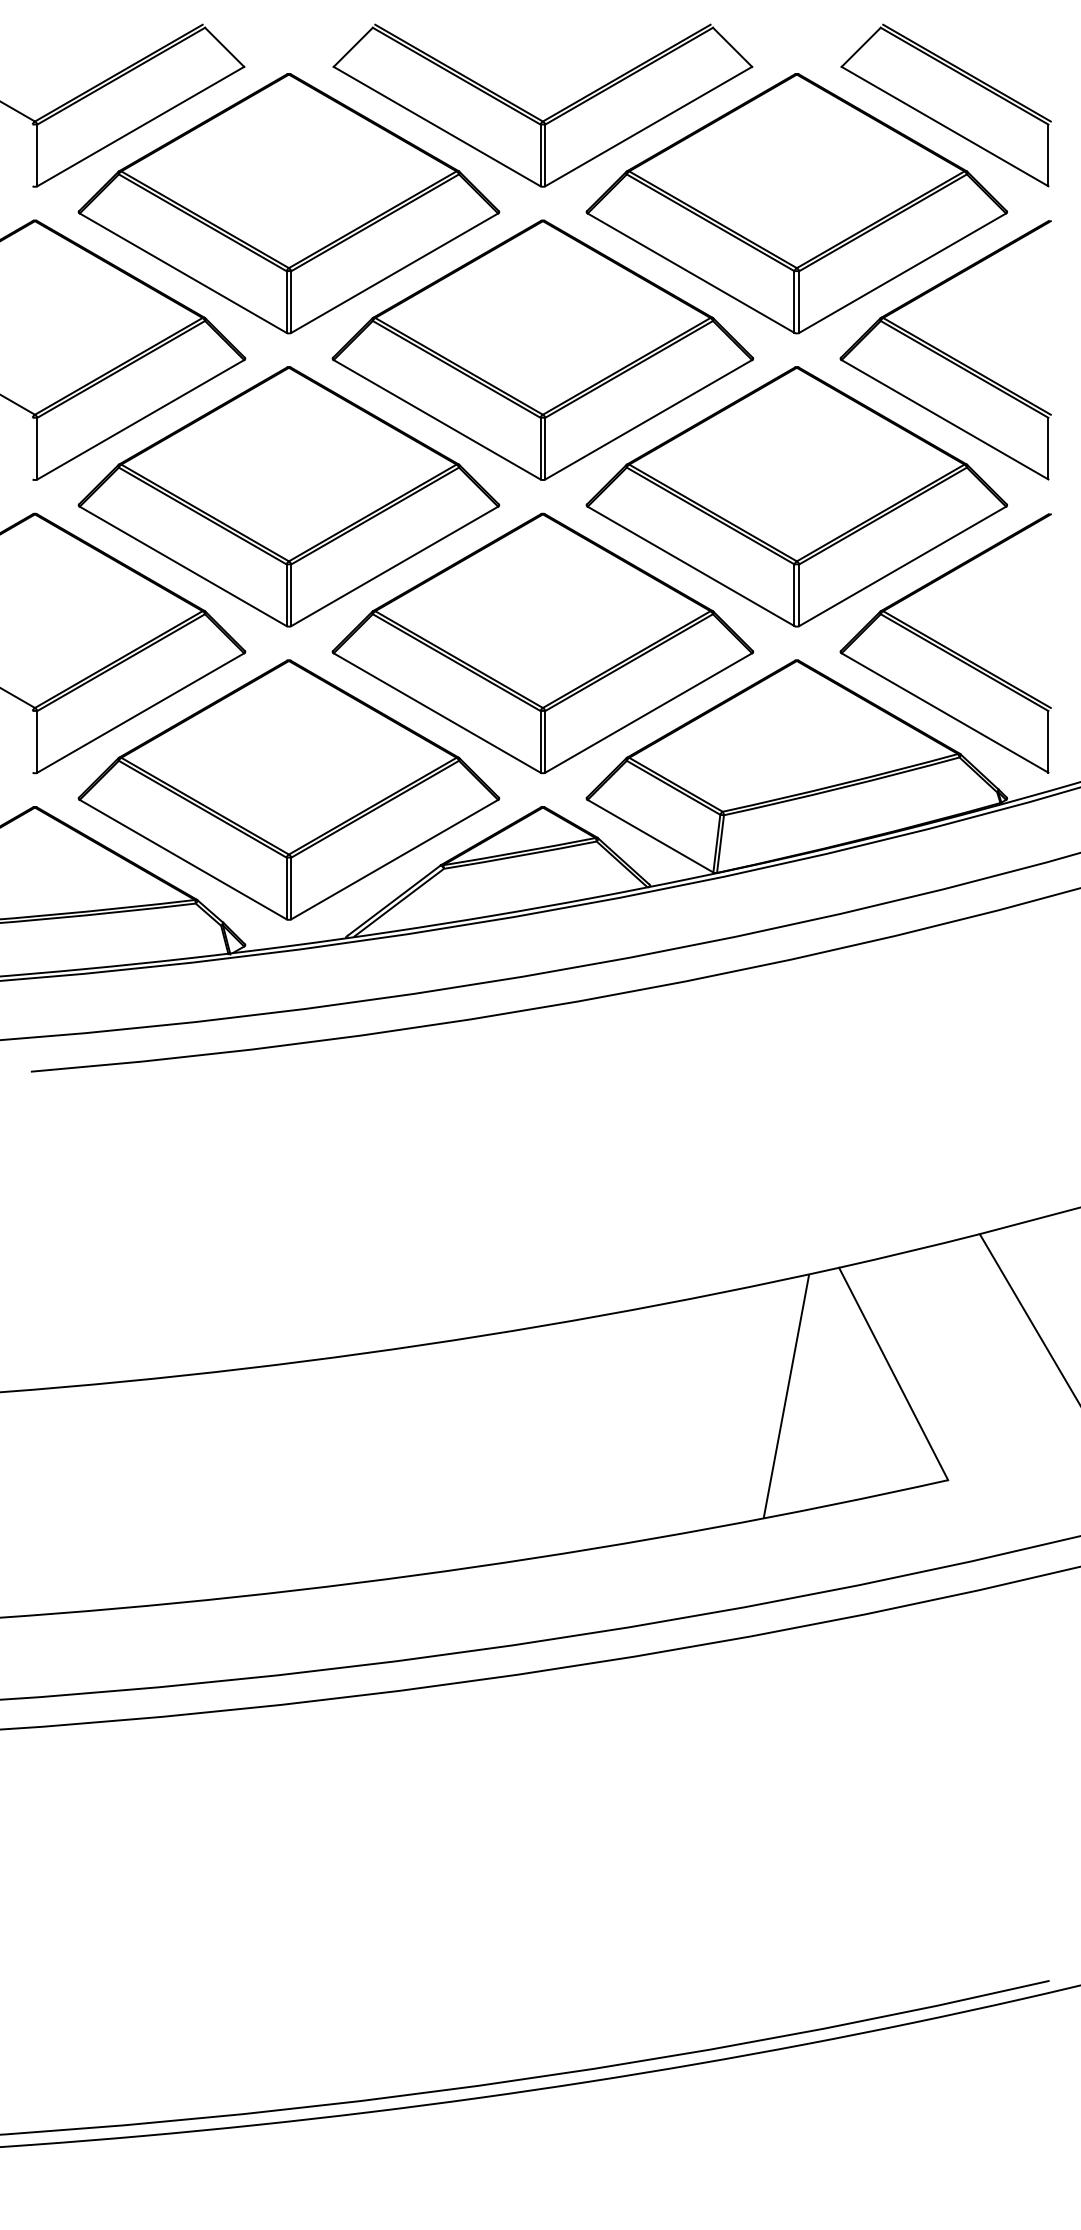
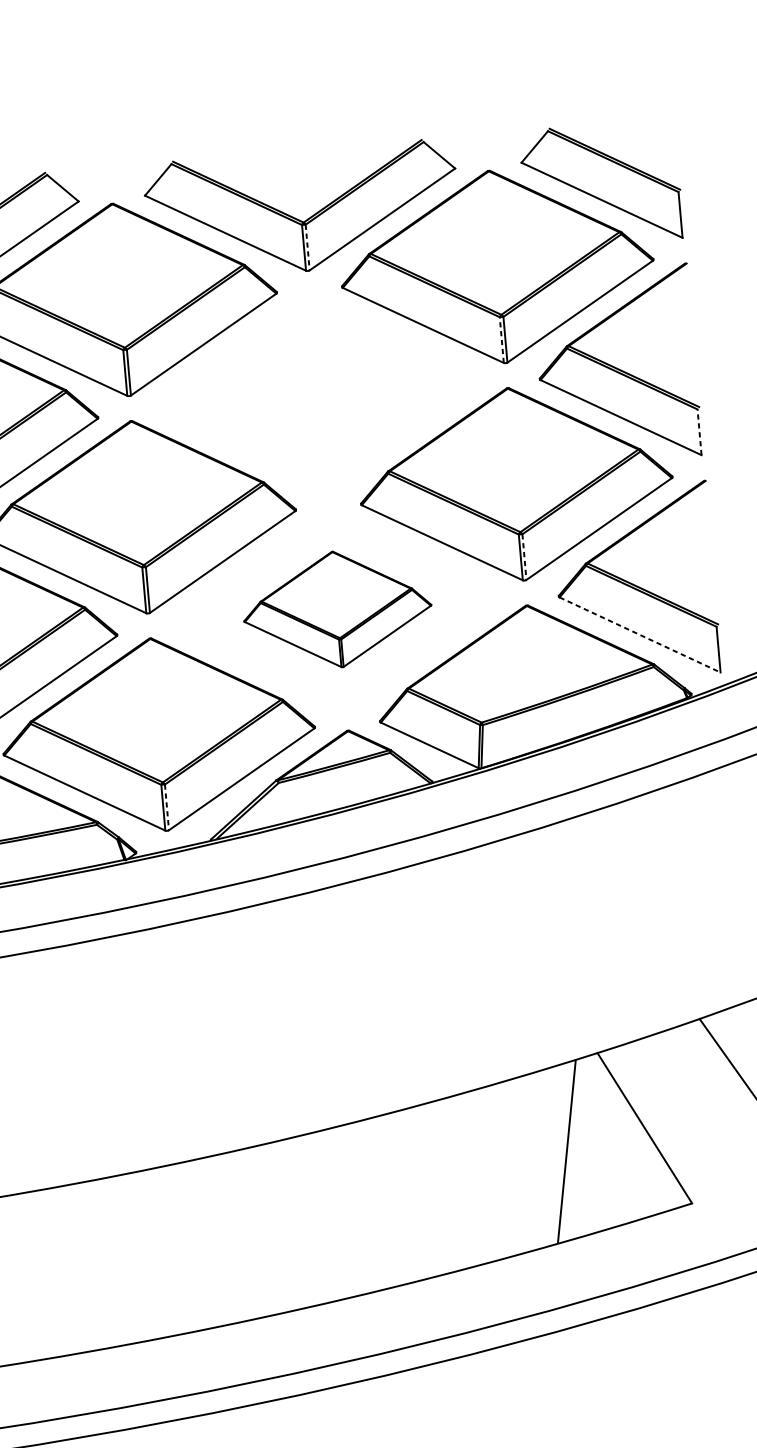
line: (545, 155) -> (307, 247), solid -> dashed
line: (794, 302) -> (501, 340), solid -> dashed
part: (542, 349) -> (318, 391), removed
line: (1048, 448) -> (699, 432), solid -> dashed
line: (799, 595) -> (524, 557), solid -> dashed
part: (542, 643) -> (337, 609), size x0.6
line: (945, 713) -> (640, 635), solid -> dashed
line: (291, 888) -> (167, 807), solid -> dashed

